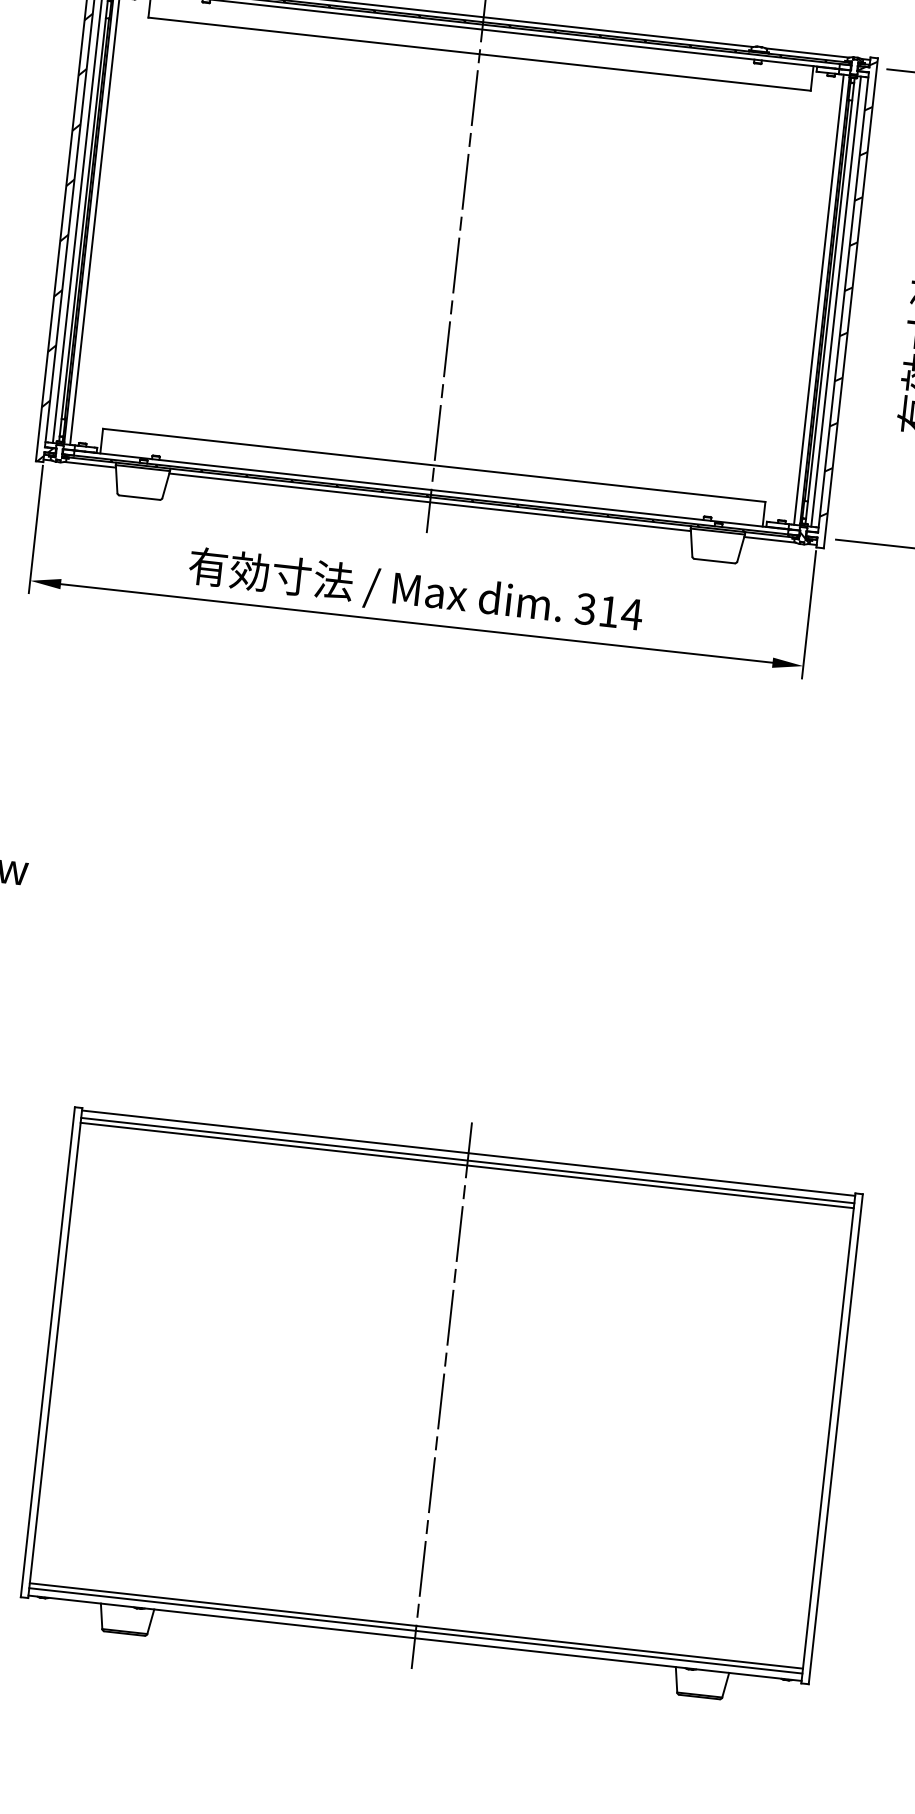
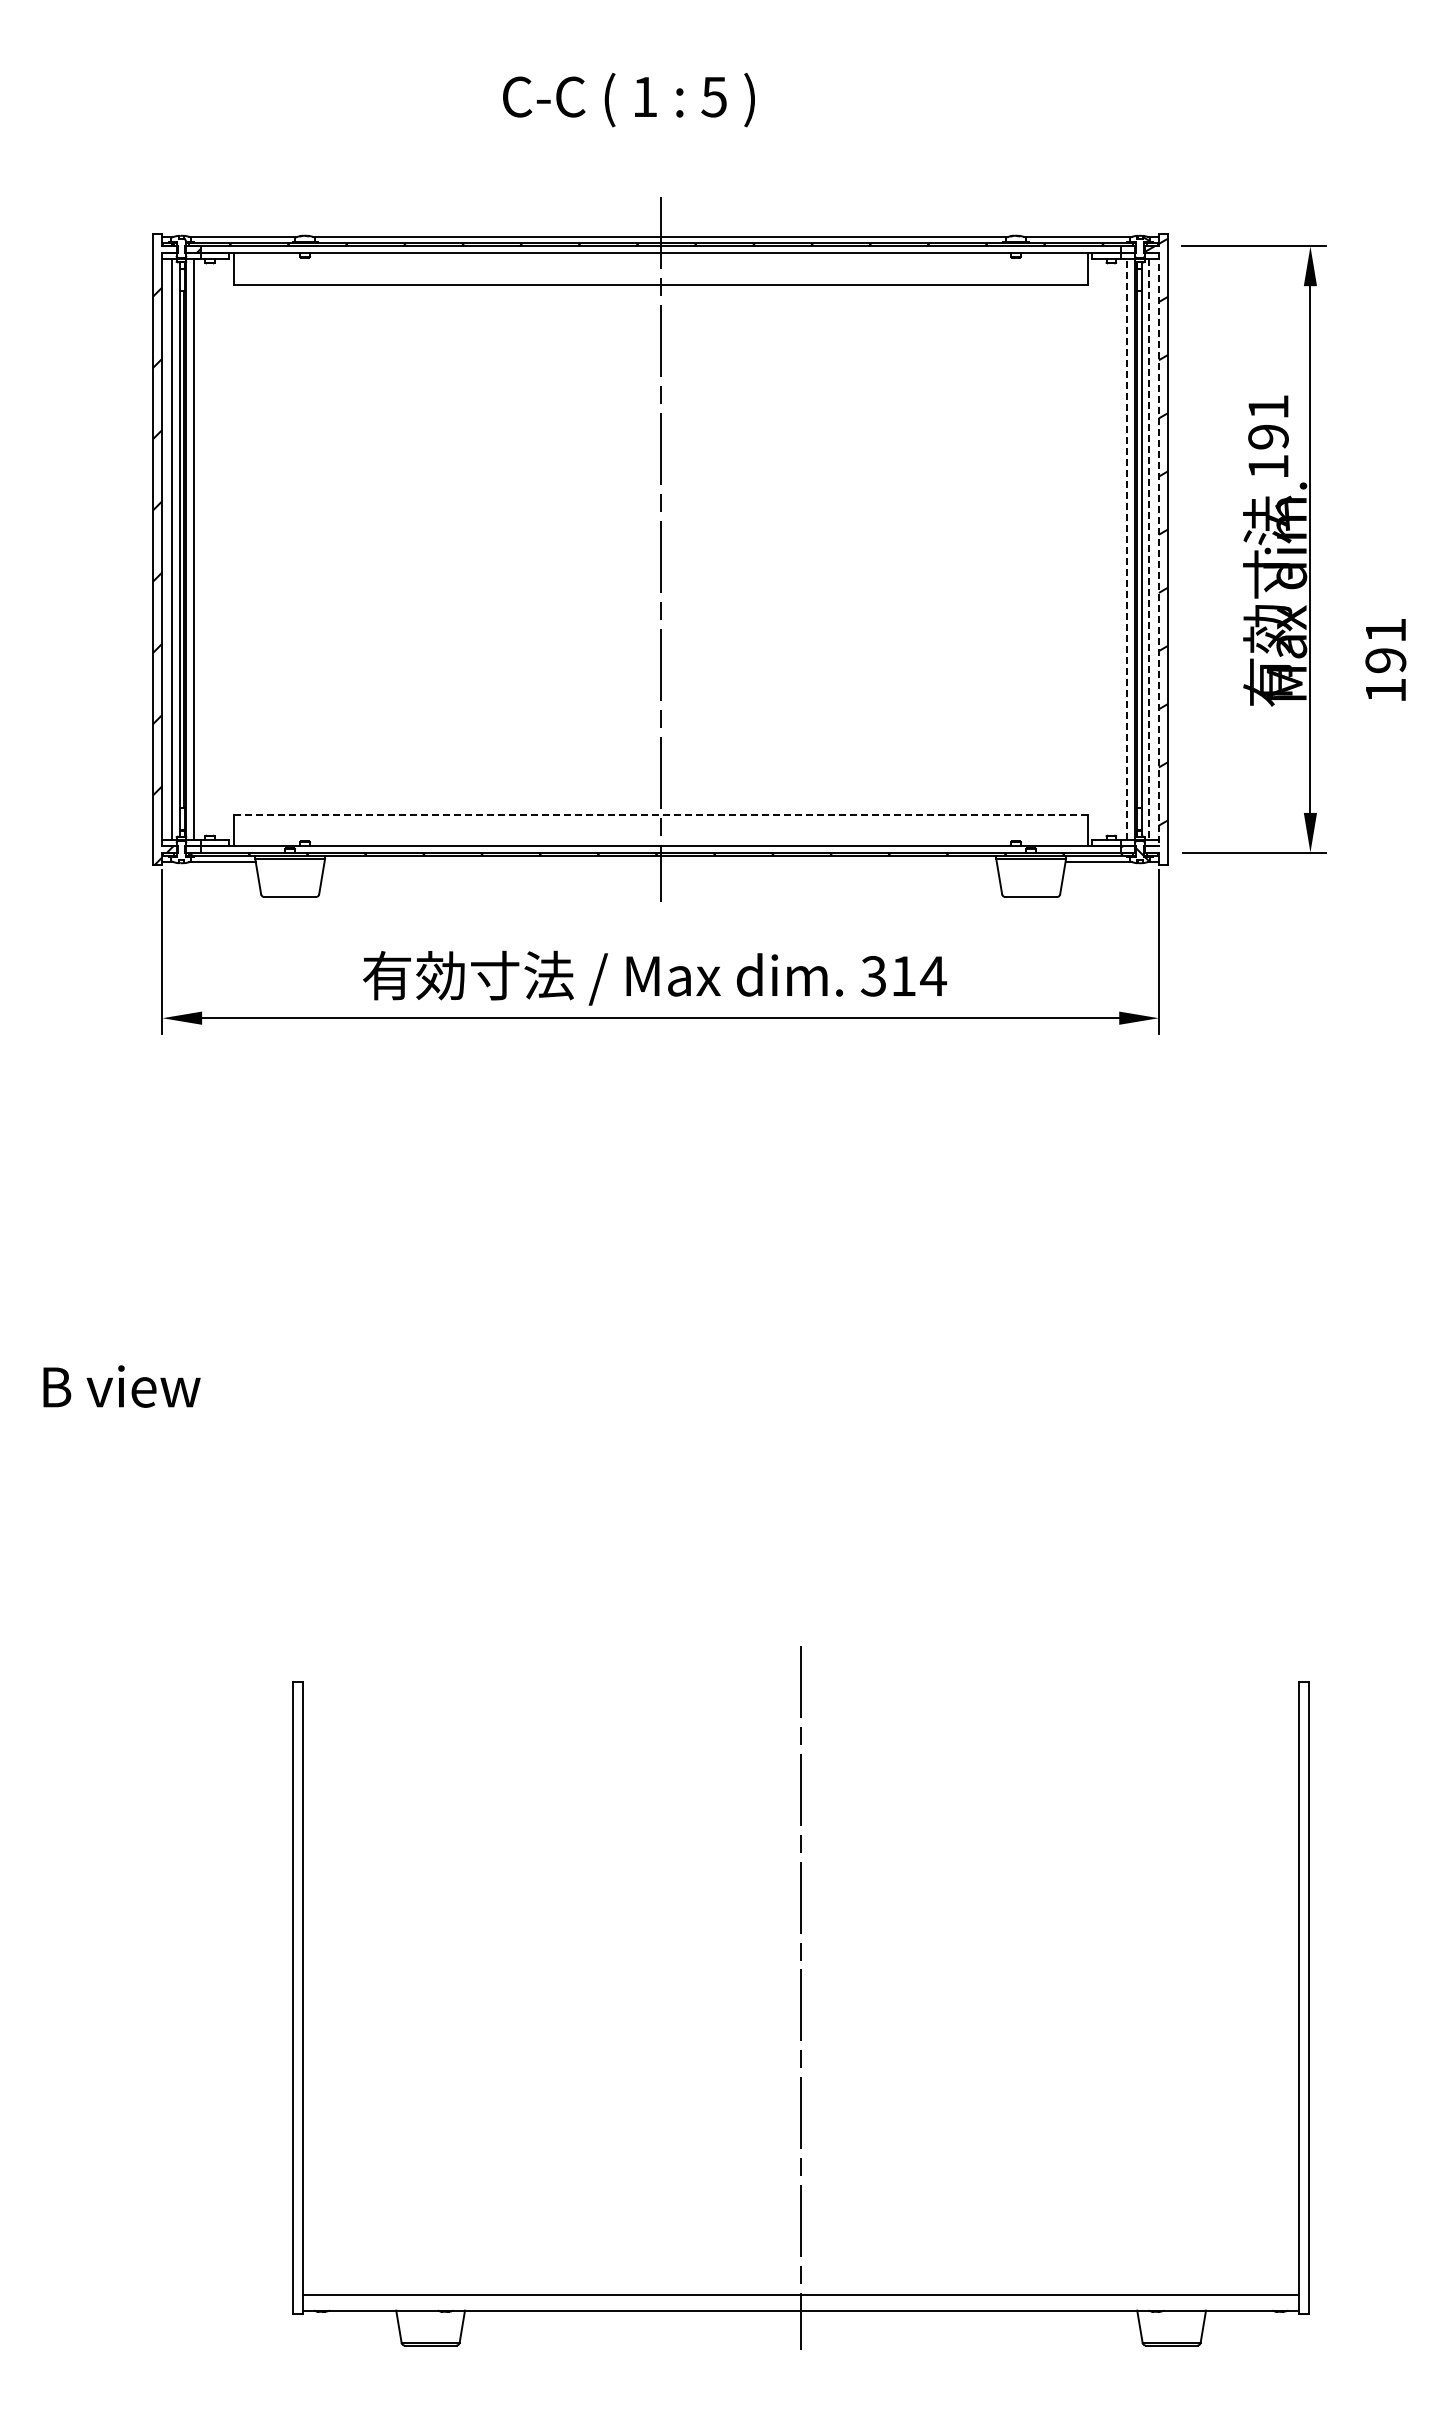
line: (819, 299) -> (1127, 549), solid -> dashed
line: (836, 302) -> (1149, 550), solid -> dashed
line: (843, 302) -> (1158, 549), solid -> dashed
line: (434, 465) -> (660, 814), solid -> dashed
line: (429, 502) -> (660, 862), removed
line: (468, 1153) -> (800, 1685), removed
line: (467, 1160) -> (800, 1694), removed
line: (466, 1165) -> (800, 1701), removed
line: (415, 1631) -> (800, 2301), removed

